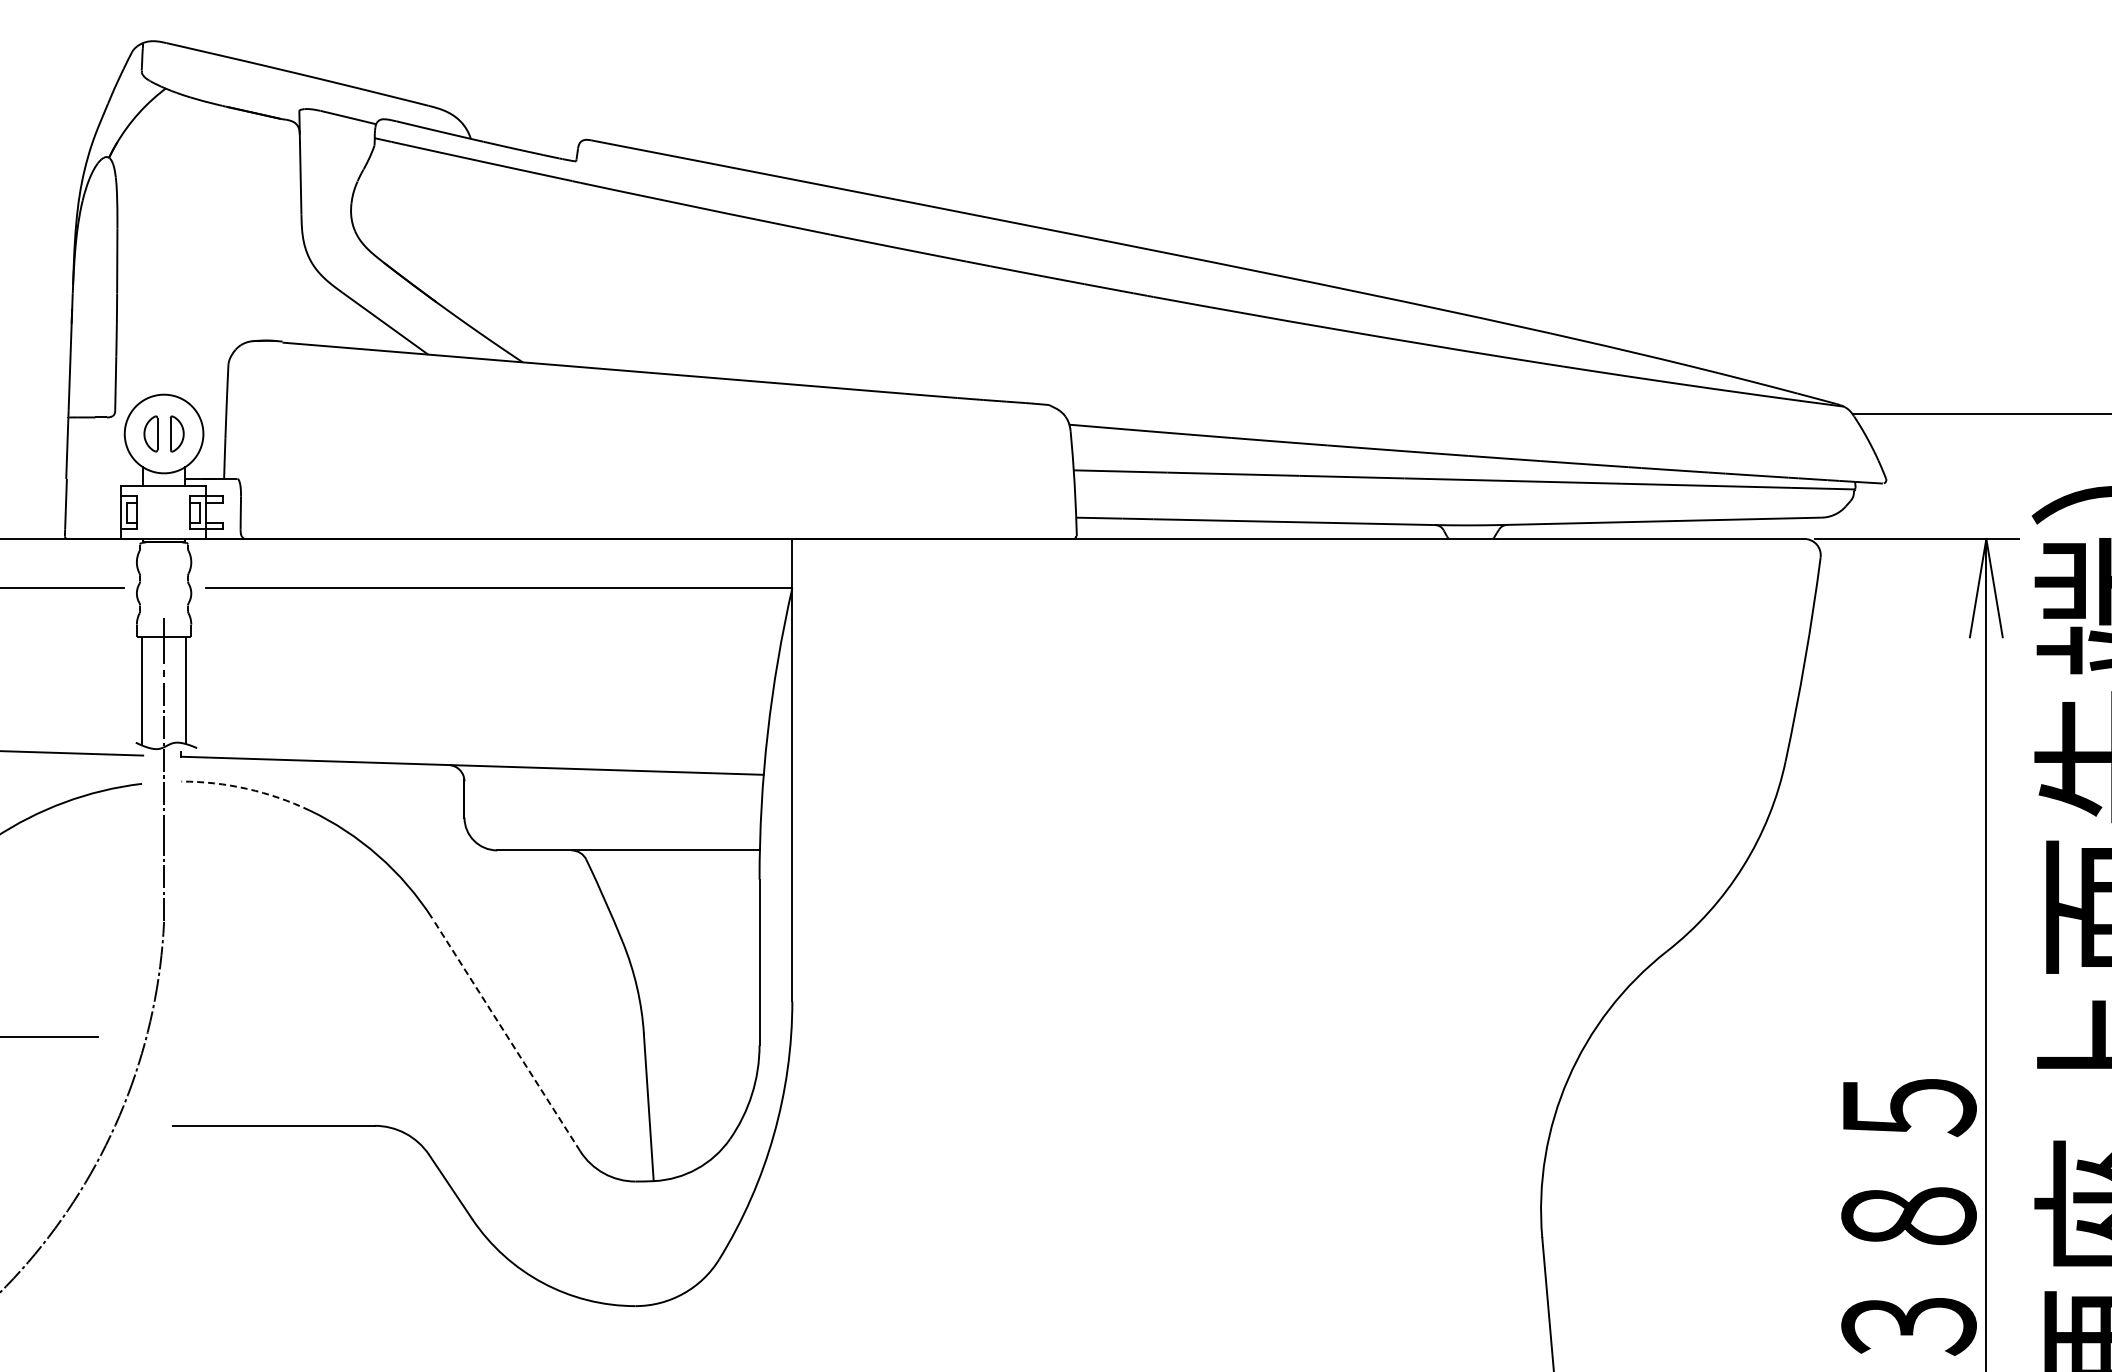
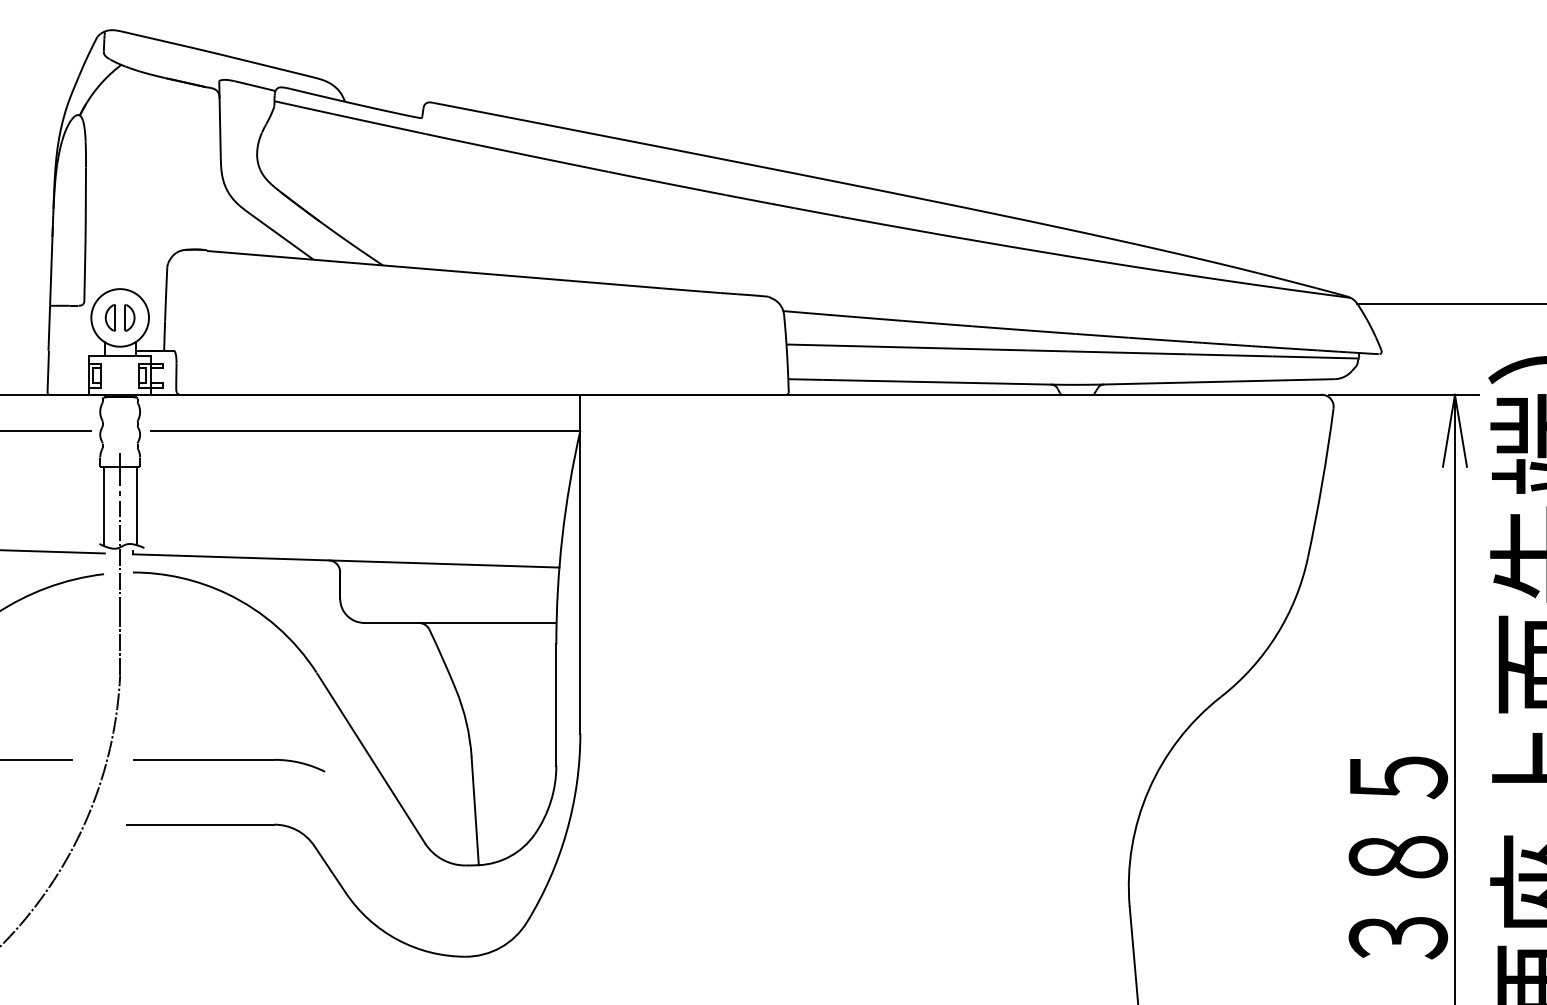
arc: (247, 788) -> (181, 577), dashed -> solid
line: (506, 1035) -> (370, 758), dashed -> solid
part: (312, 1037) -> (228, 759), added
text: (1908, 1217) -> (1397, 858), moved

